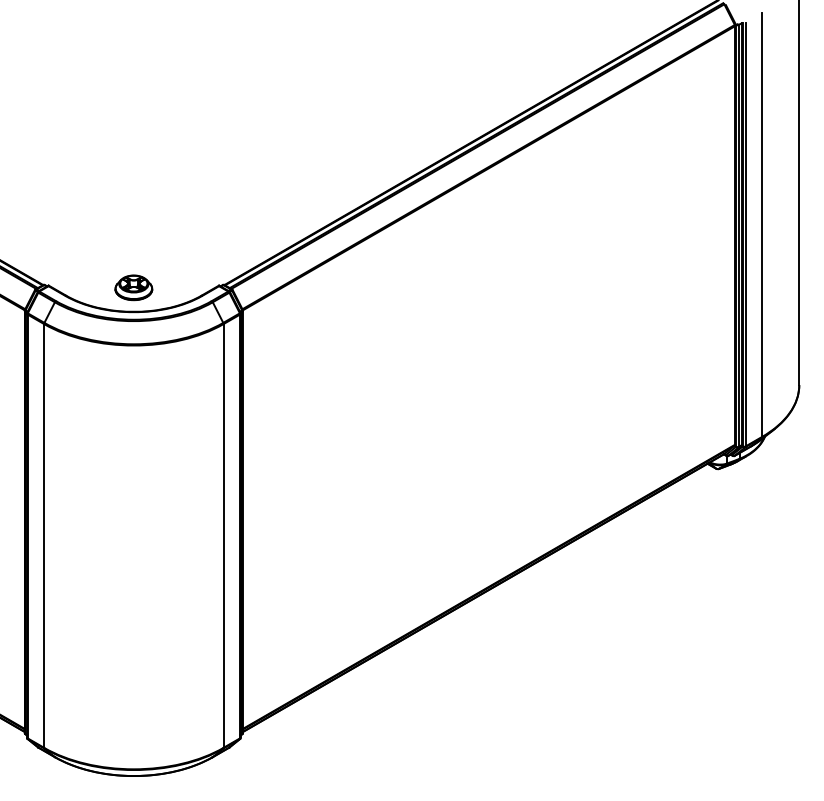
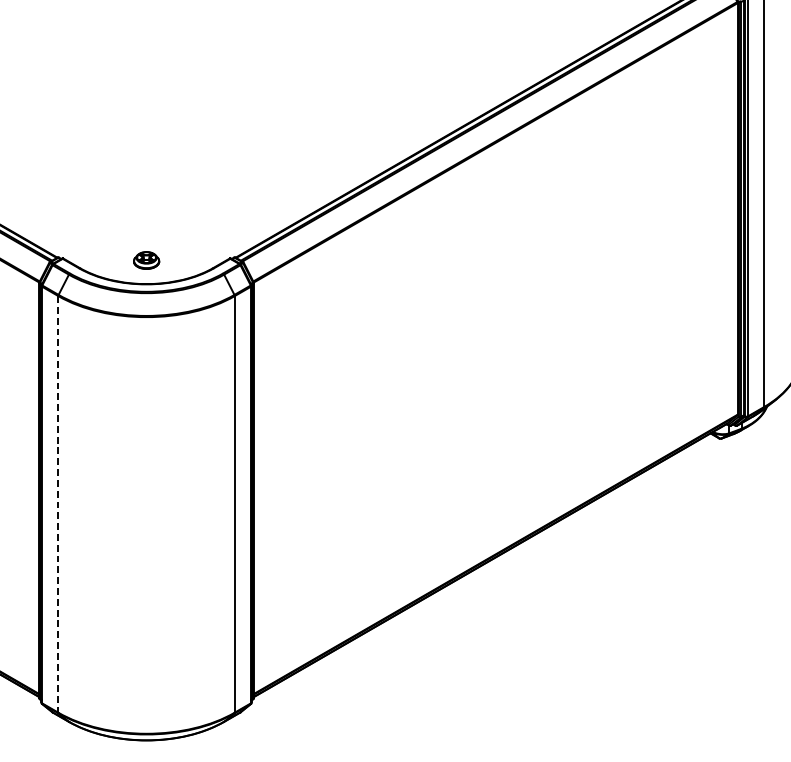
part: (133, 287) -> (146, 260), size x0.7
line: (44, 535) -> (58, 503), solid -> dashed

